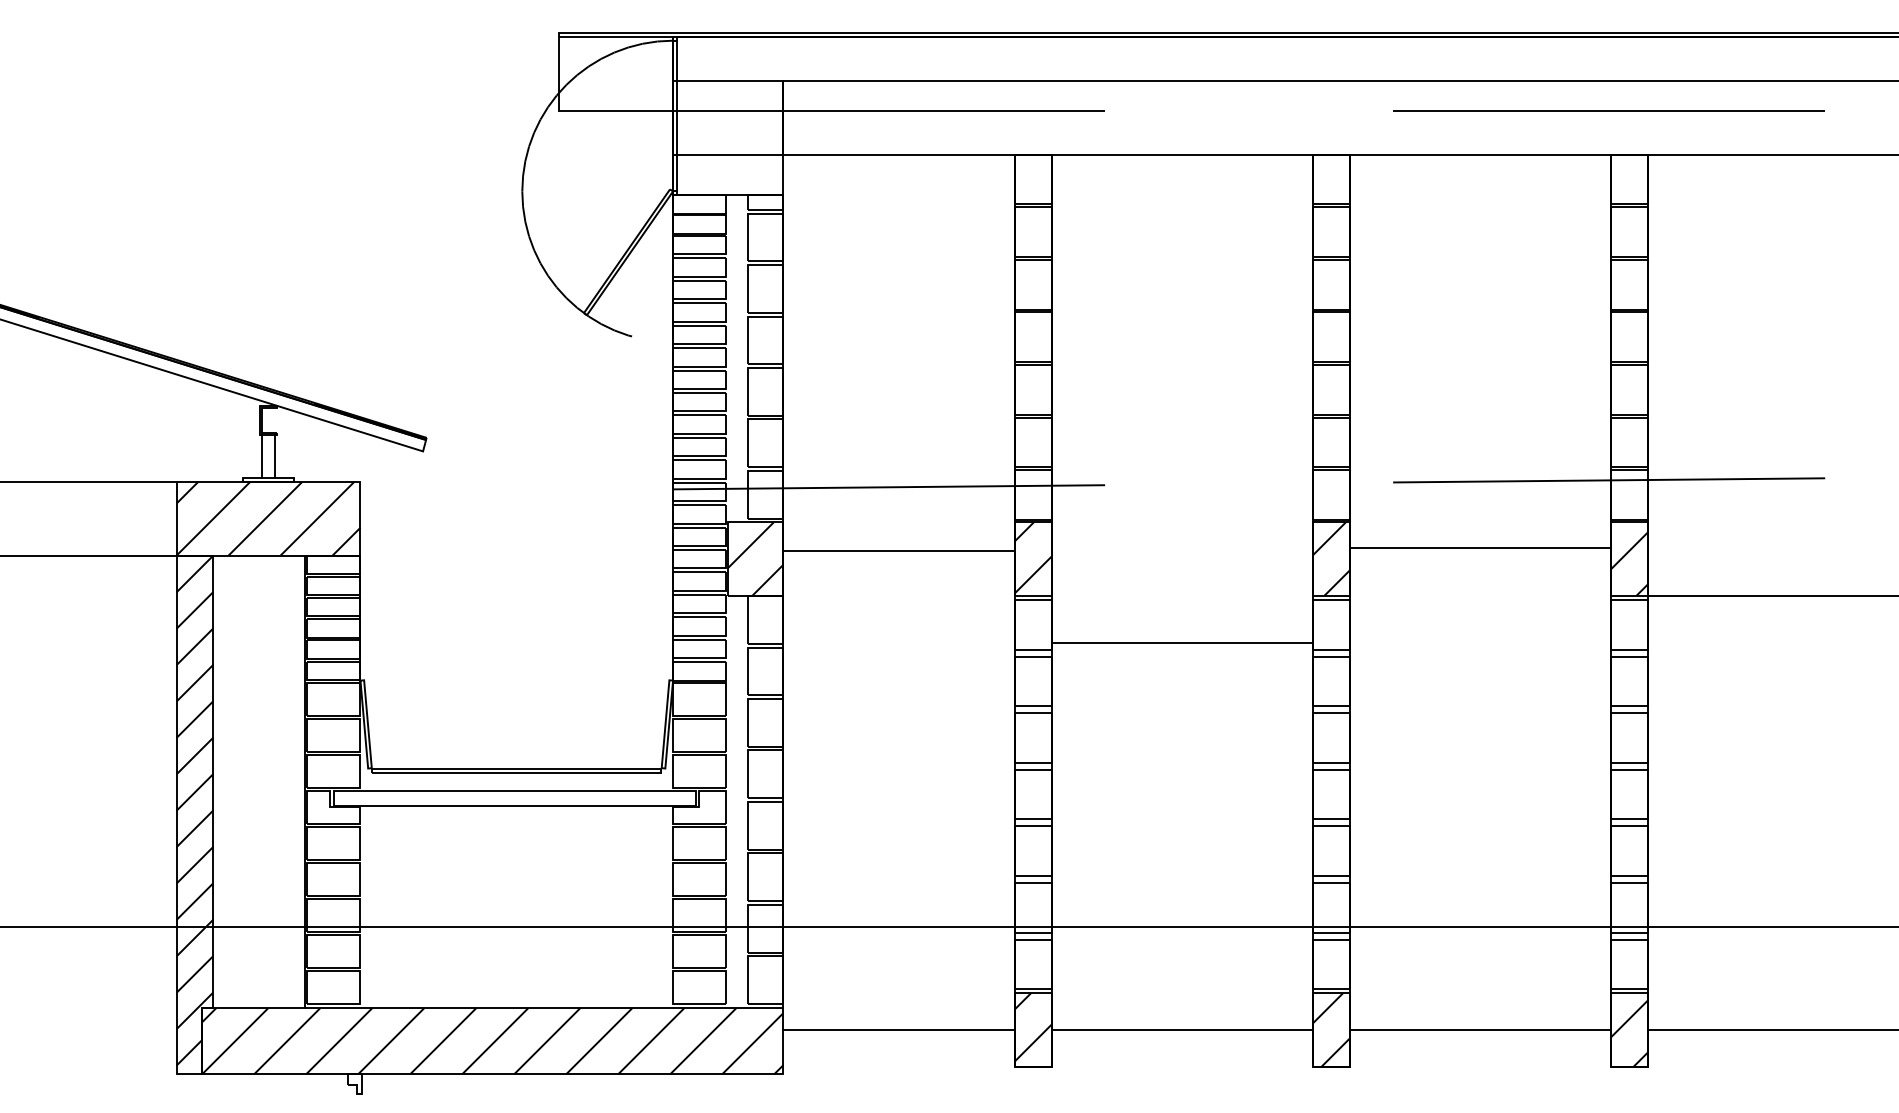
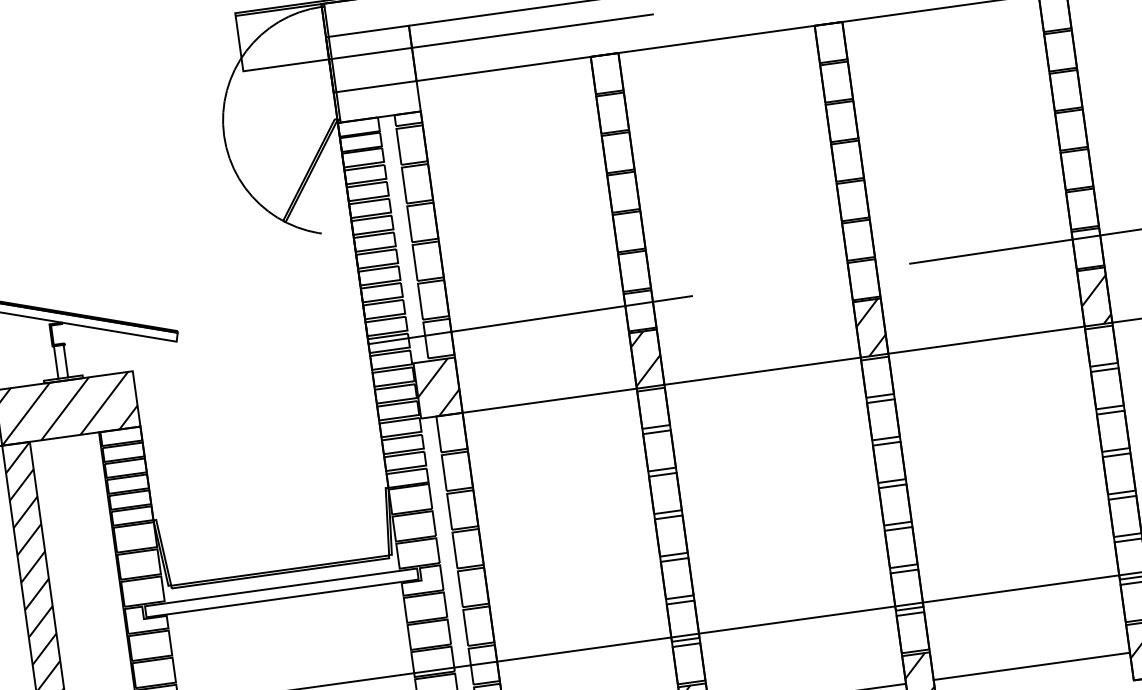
line: (1479, 548) -> (986, 340), moved
line: (899, 551) -> (549, 401), moved
line: (1181, 643) -> (761, 371), moved

